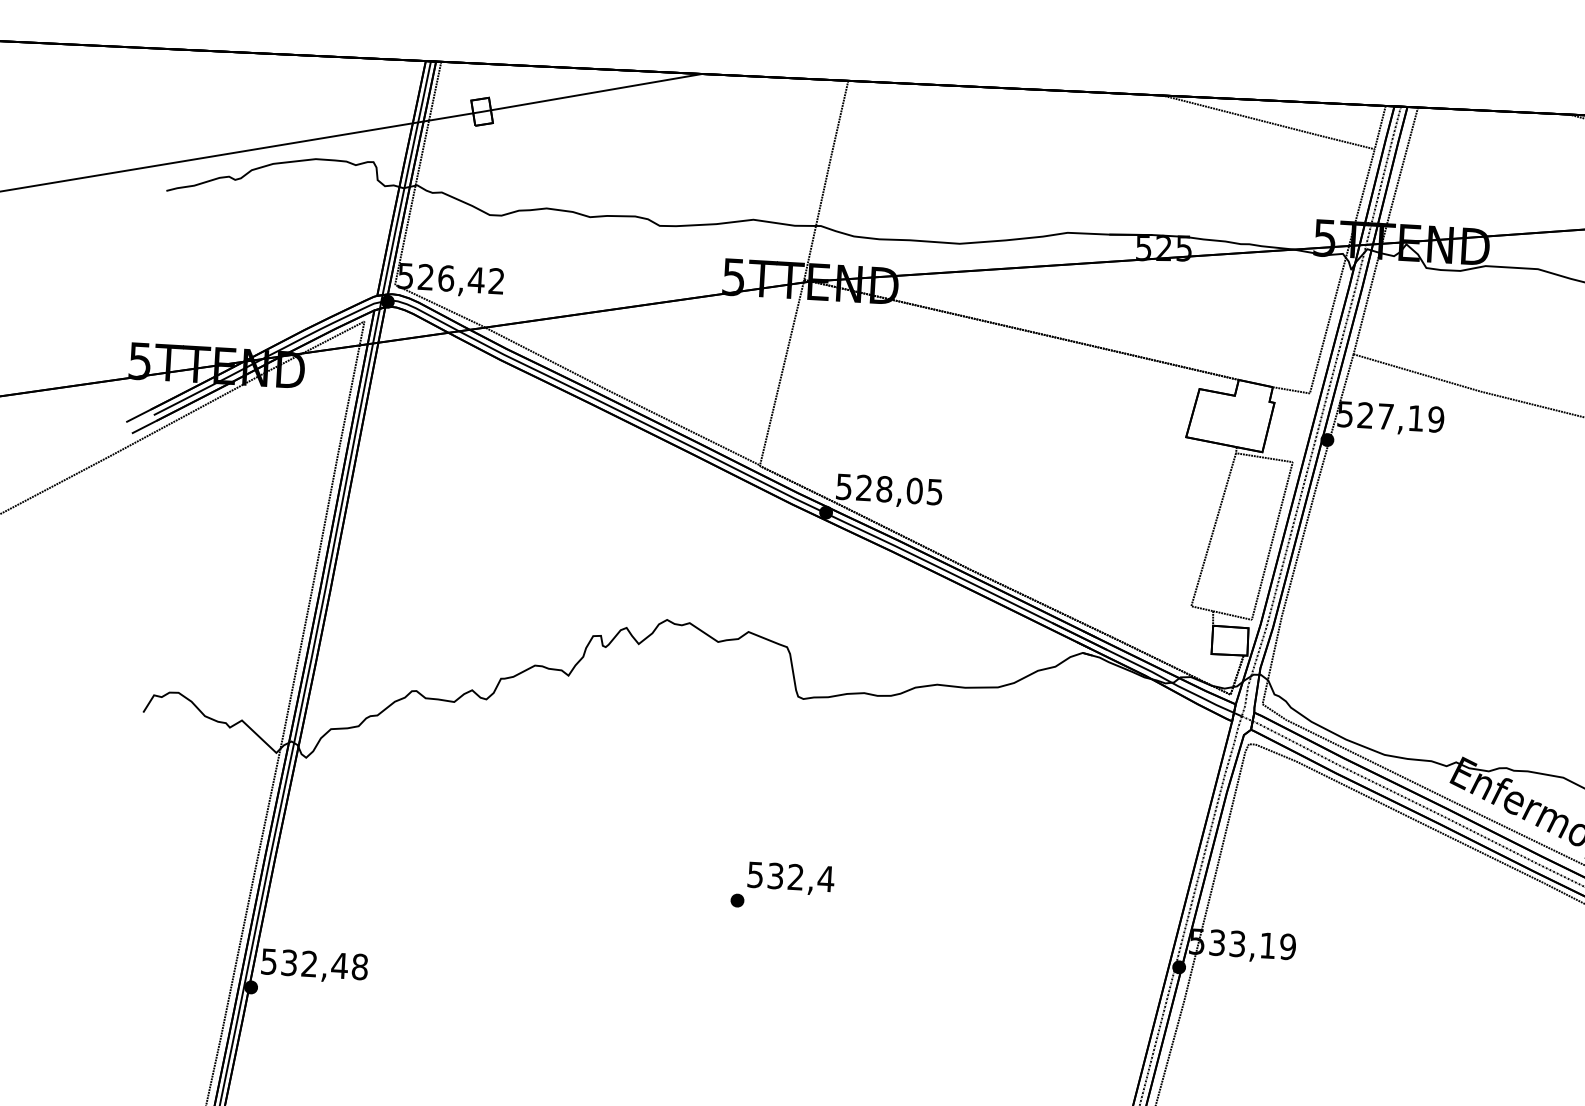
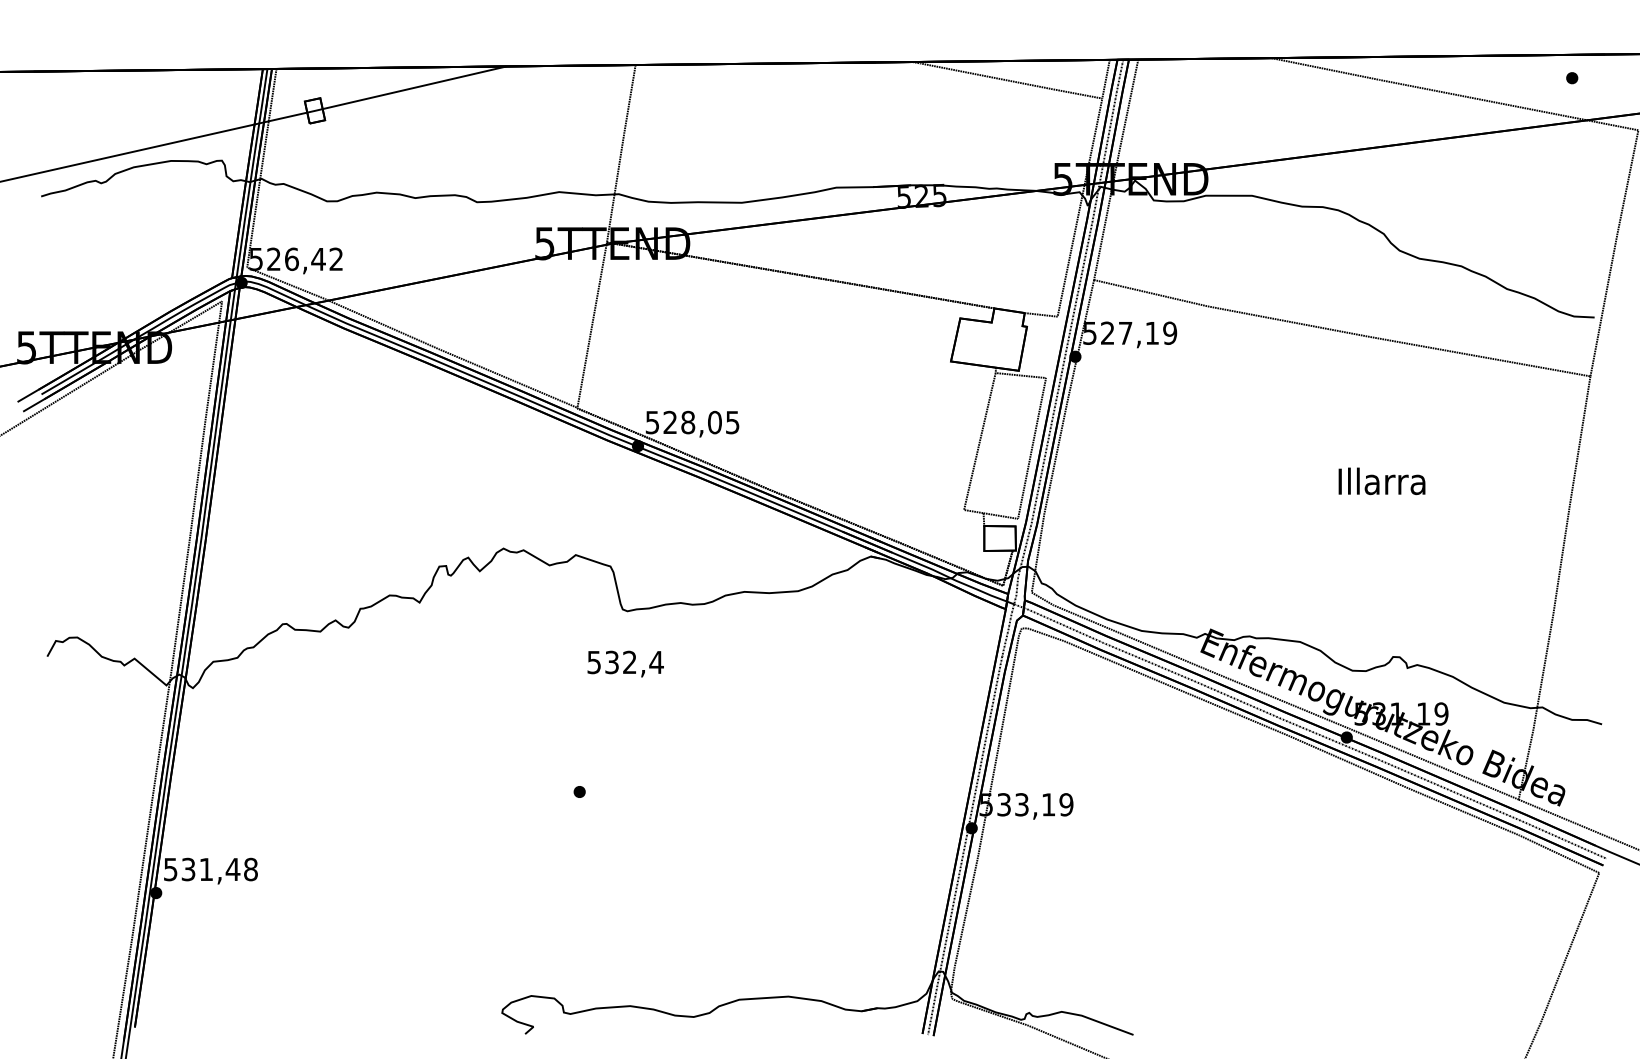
text: (790, 878) -> (625, 663), moved
text: (308, 962) -> (205, 868), 532,48 -> 531,48

